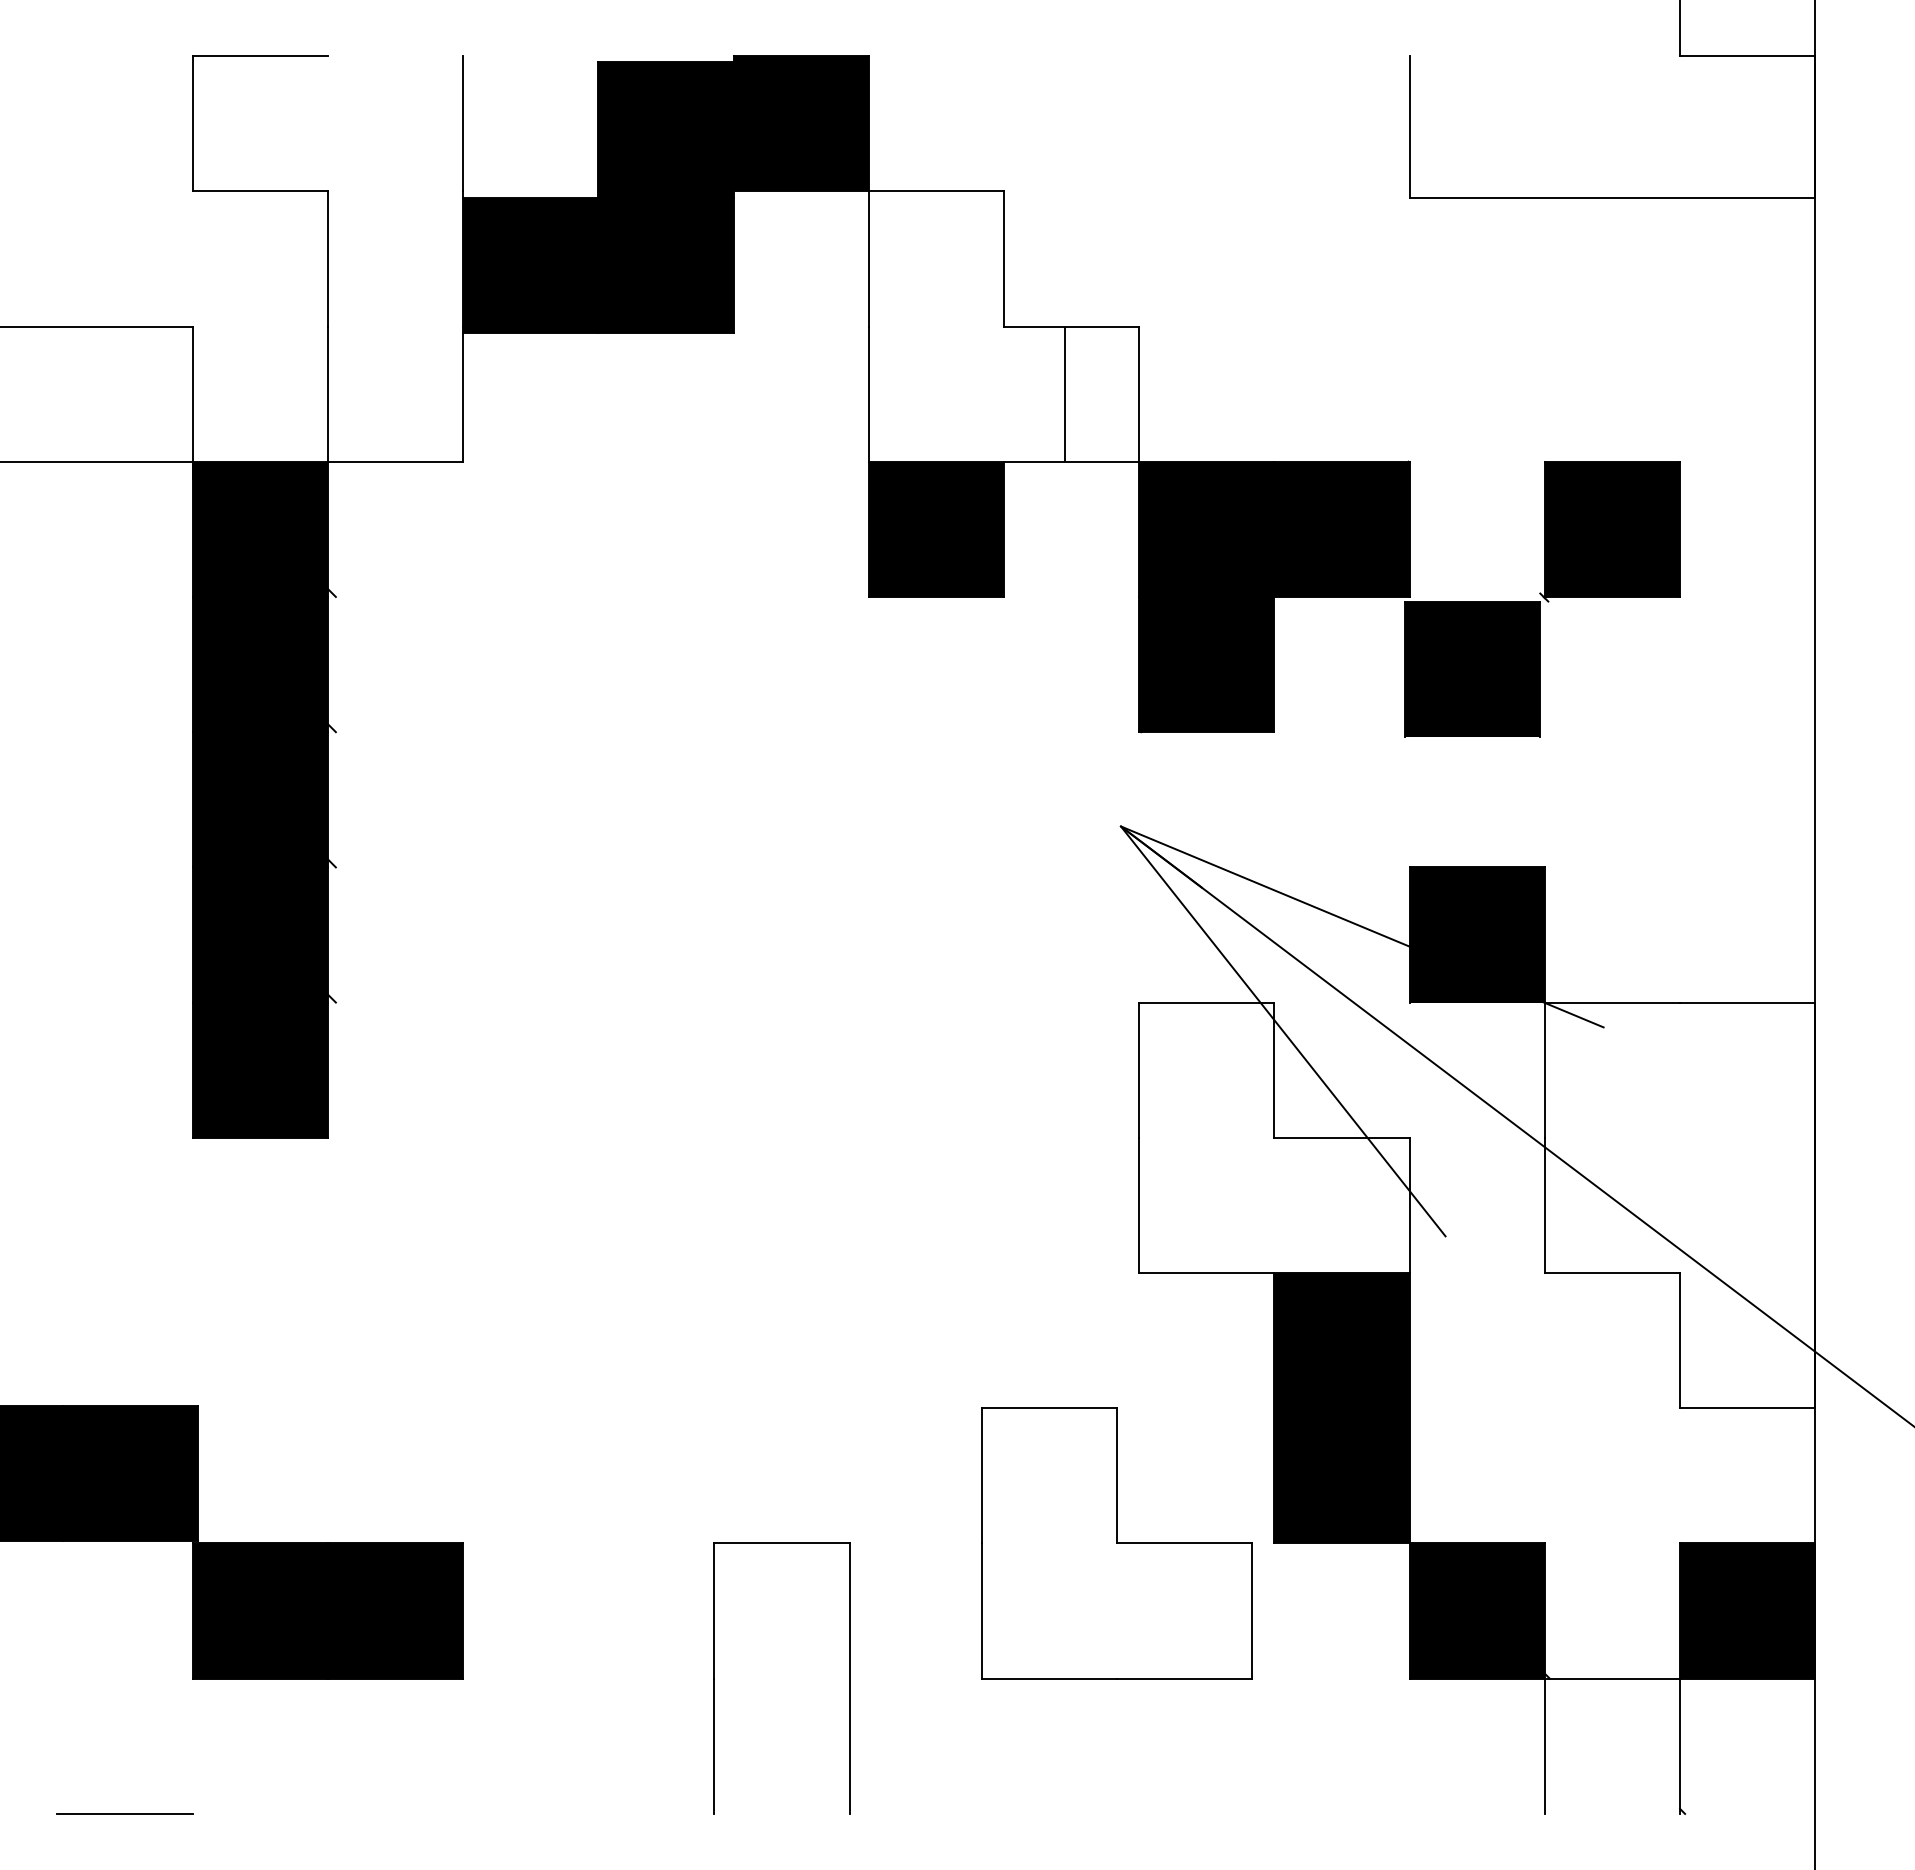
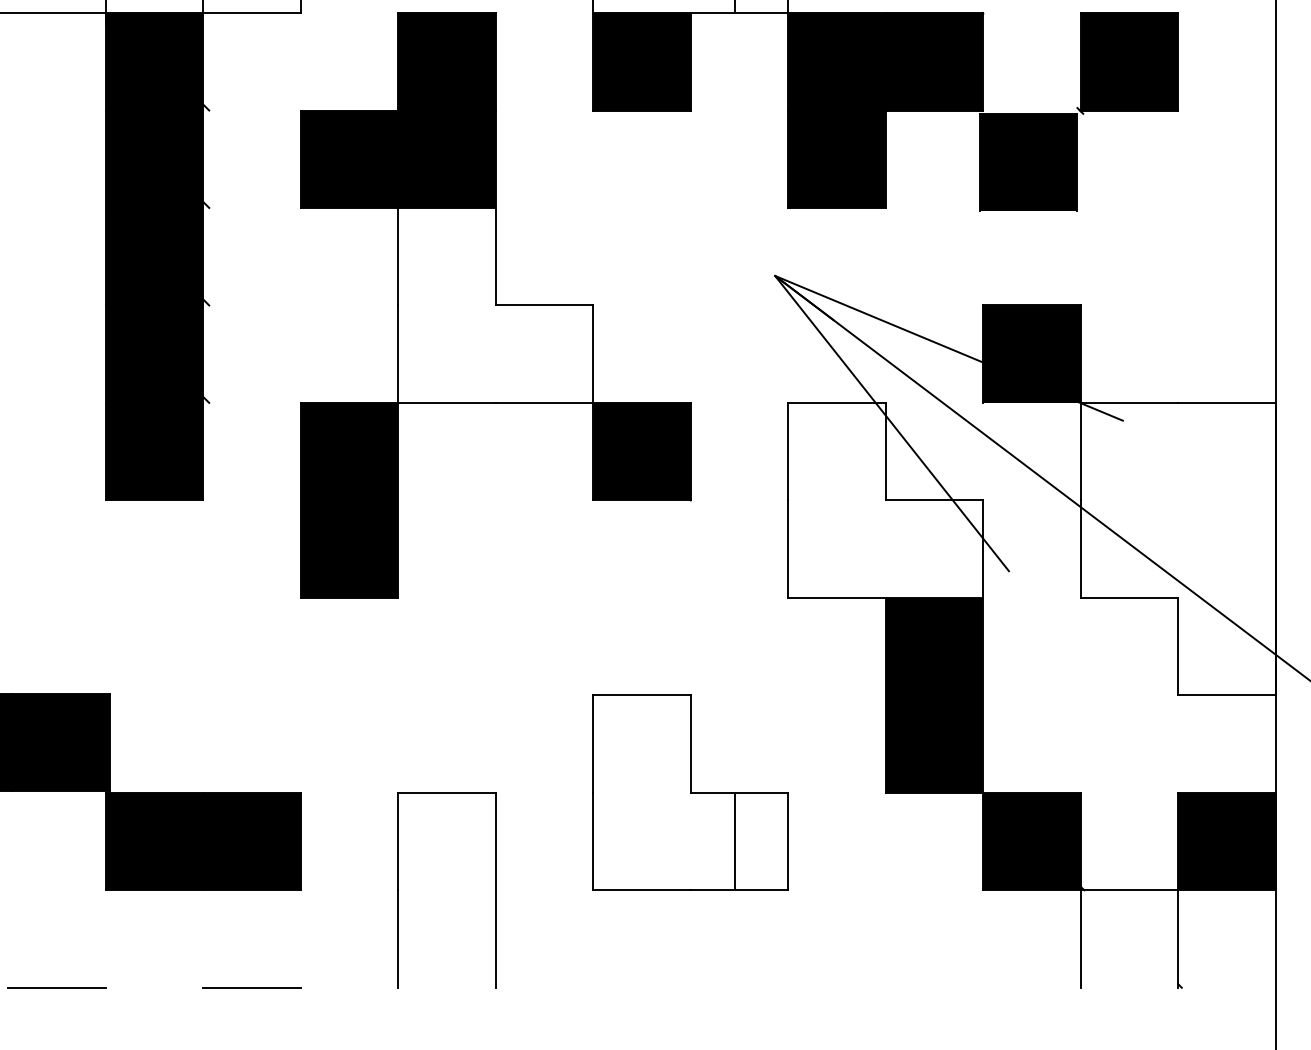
part: (733, 867) -> (495, 305), added
part: (1116, 1543) -> (690, 792), moved
part: (714, 1678) -> (398, 890), moved
line: (395, 1813) -> (252, 987), added

